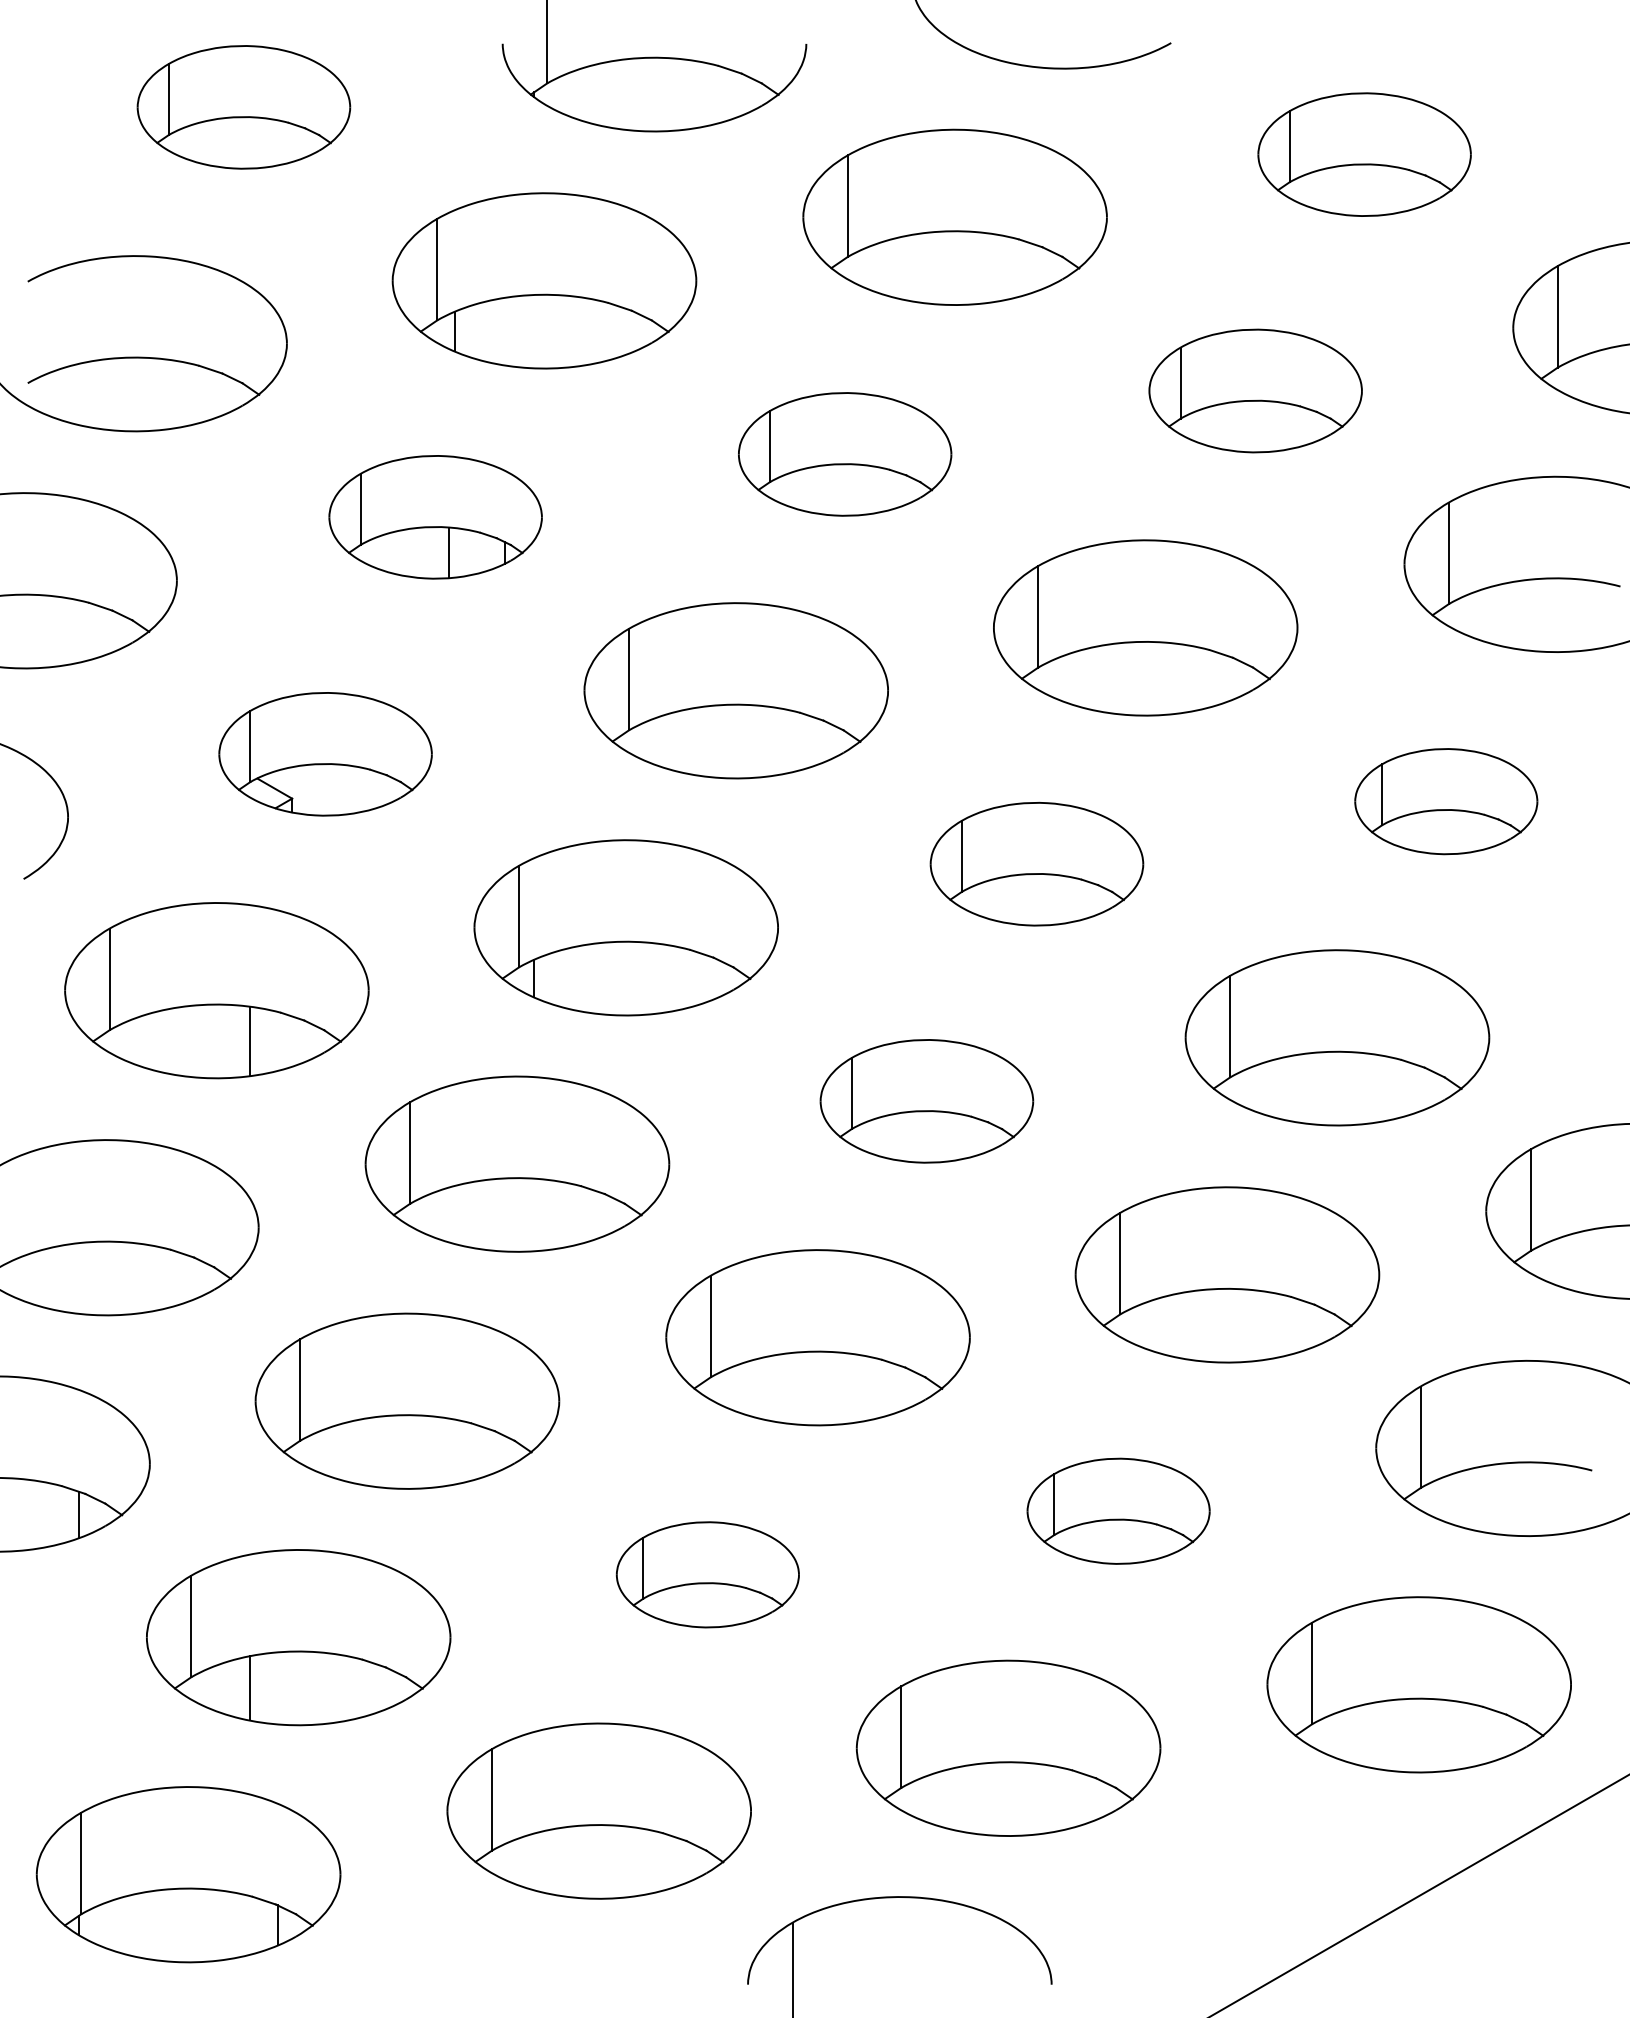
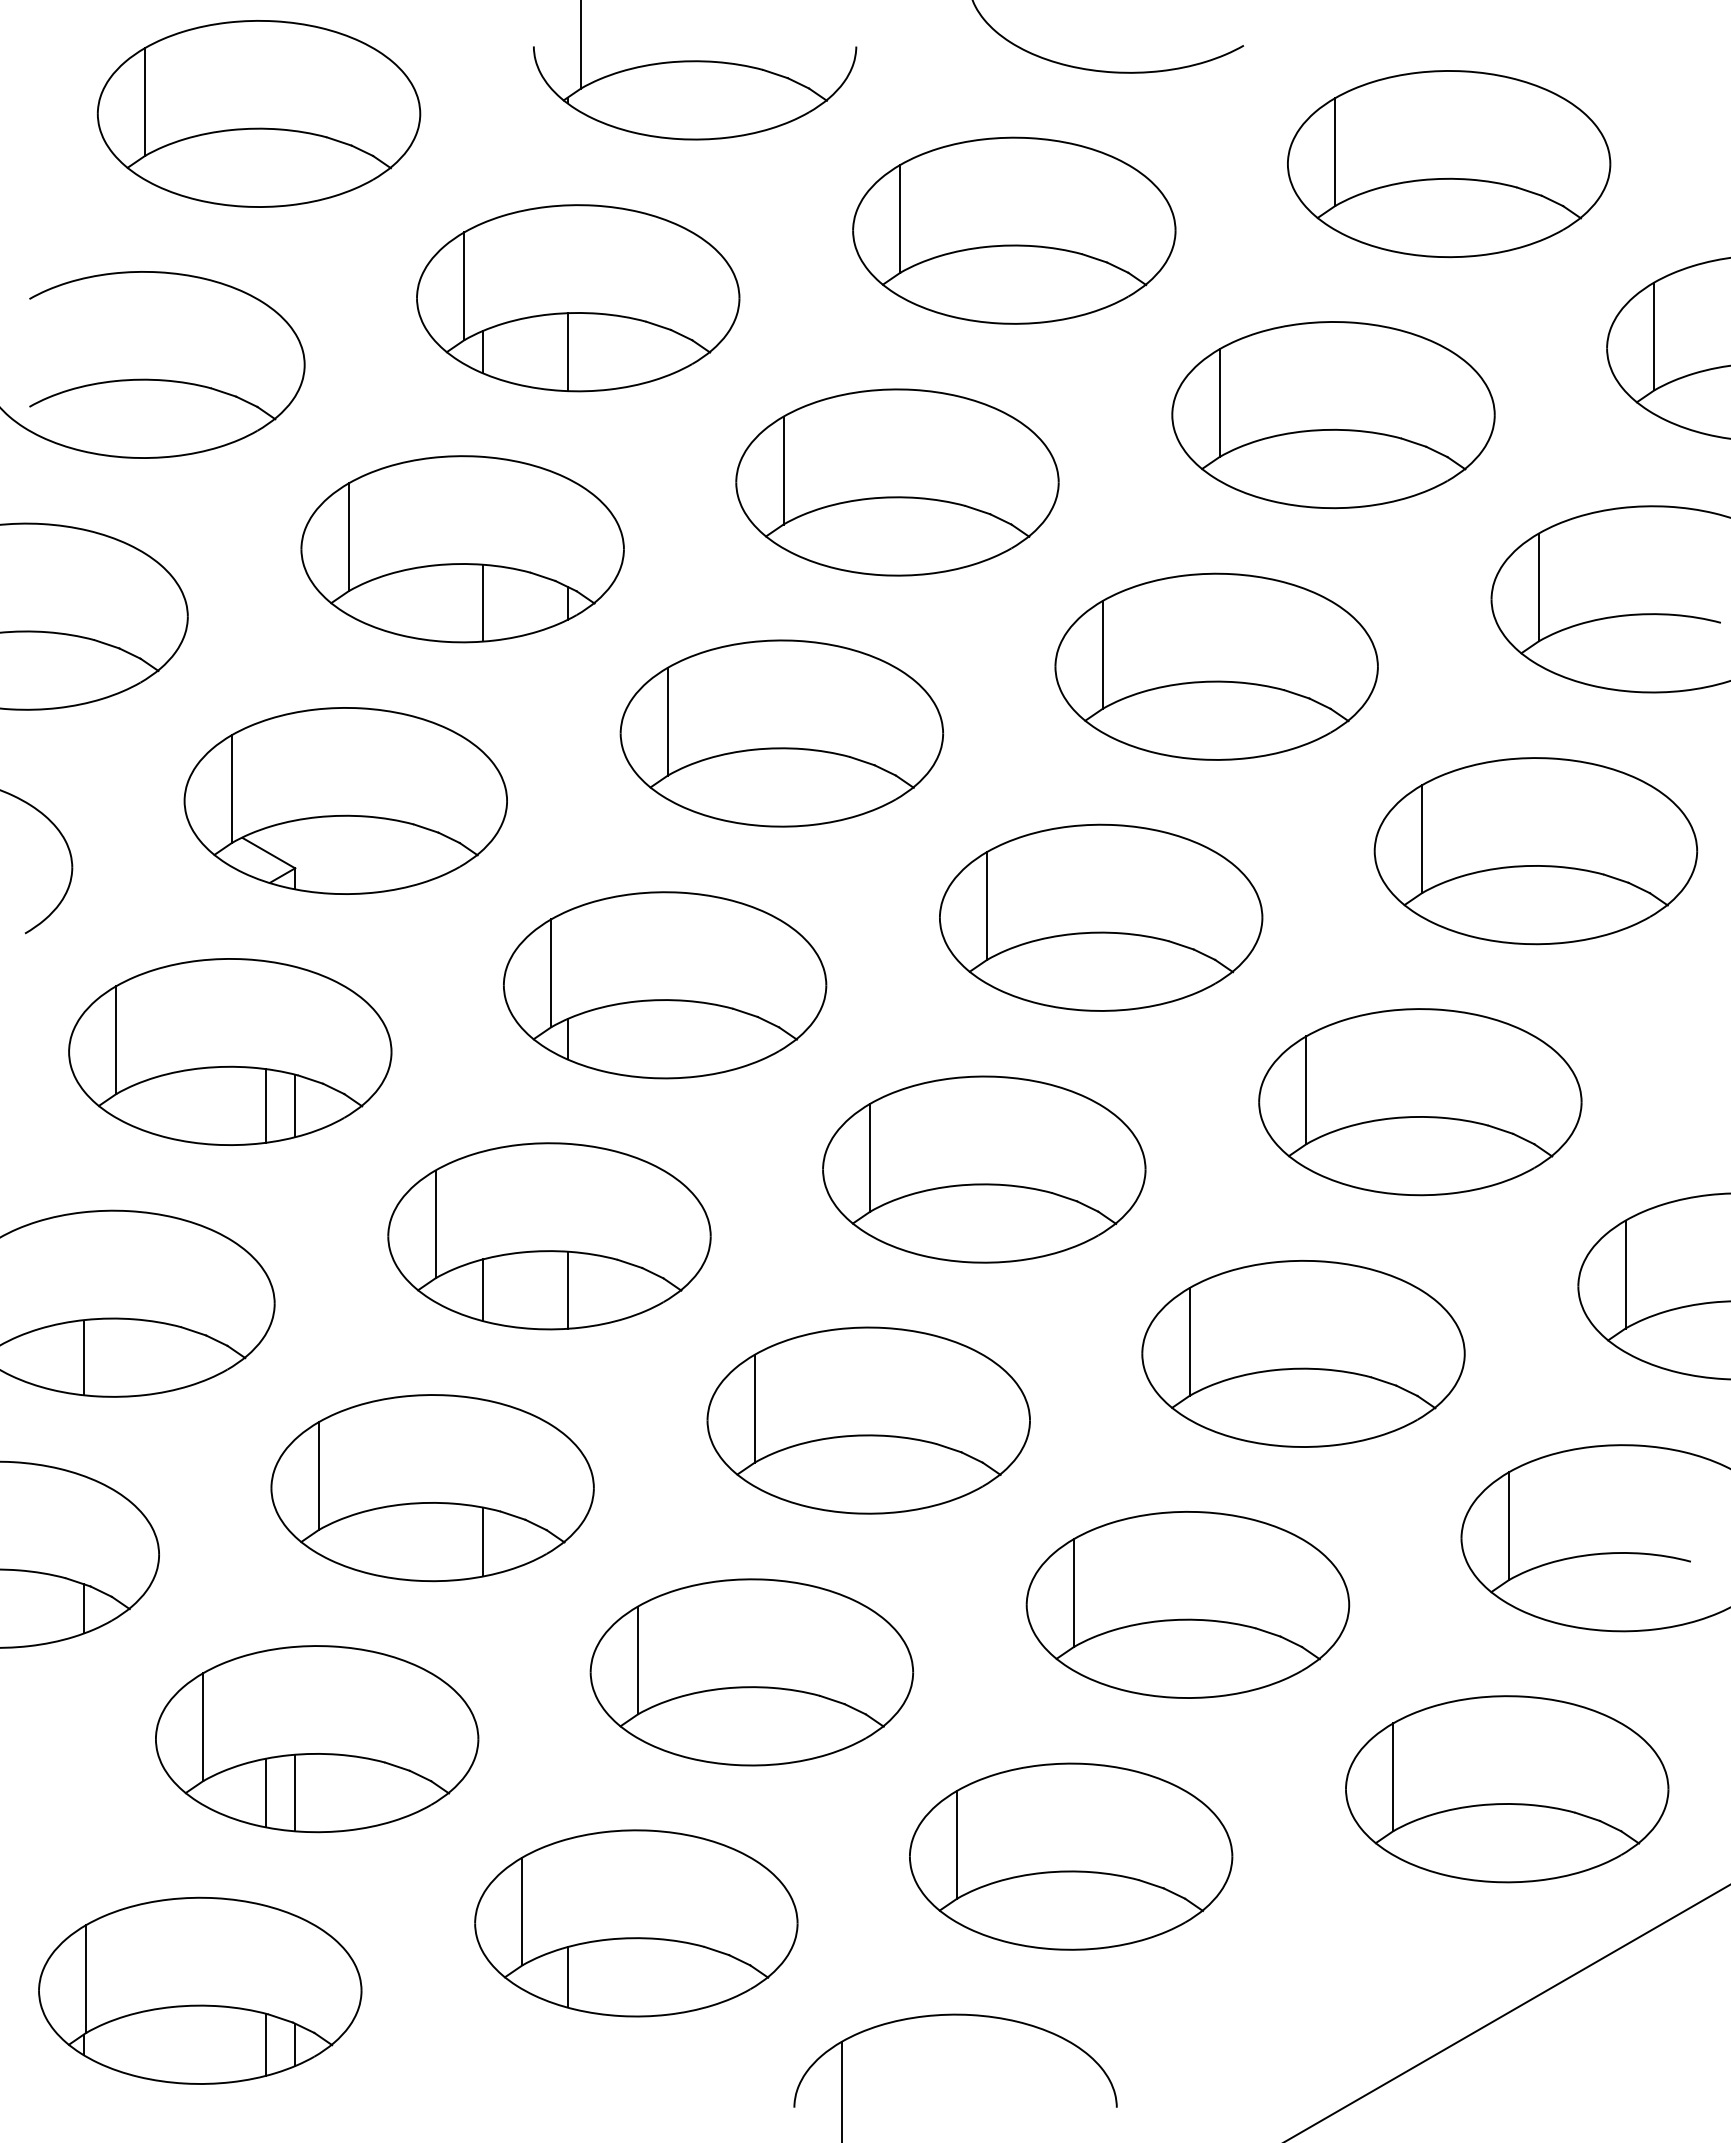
part: (243, 106) -> (258, 113), size x1.43
part: (1364, 154) -> (1449, 164), size x1.43
line: (534, 331) -> (567, 352), added
part: (1255, 391) -> (1333, 415), size x1.43
part: (845, 454) -> (897, 482), size x1.43
part: (435, 517) -> (462, 549), size x1.43
part: (325, 753) -> (345, 800), size x1.43
part: (1445, 801) -> (1535, 851), size x1.67
part: (1037, 863) -> (1101, 917), size x1.43
line: (278, 1041) -> (295, 1105), added
part: (927, 1101) -> (984, 1169), size x1.43
line: (454, 1214) -> (482, 1289), added
line: (534, 1214) -> (567, 1289), added
line: (78, 1278) -> (83, 1357), added
line: (454, 1451) -> (482, 1541), added
part: (1118, 1510) -> (1187, 1604), size x1.67
part: (707, 1574) -> (751, 1672), size x1.67
line: (278, 1688) -> (295, 1793), added
line: (534, 1862) -> (567, 1977), added
line: (250, 1925) -> (265, 2044), added

